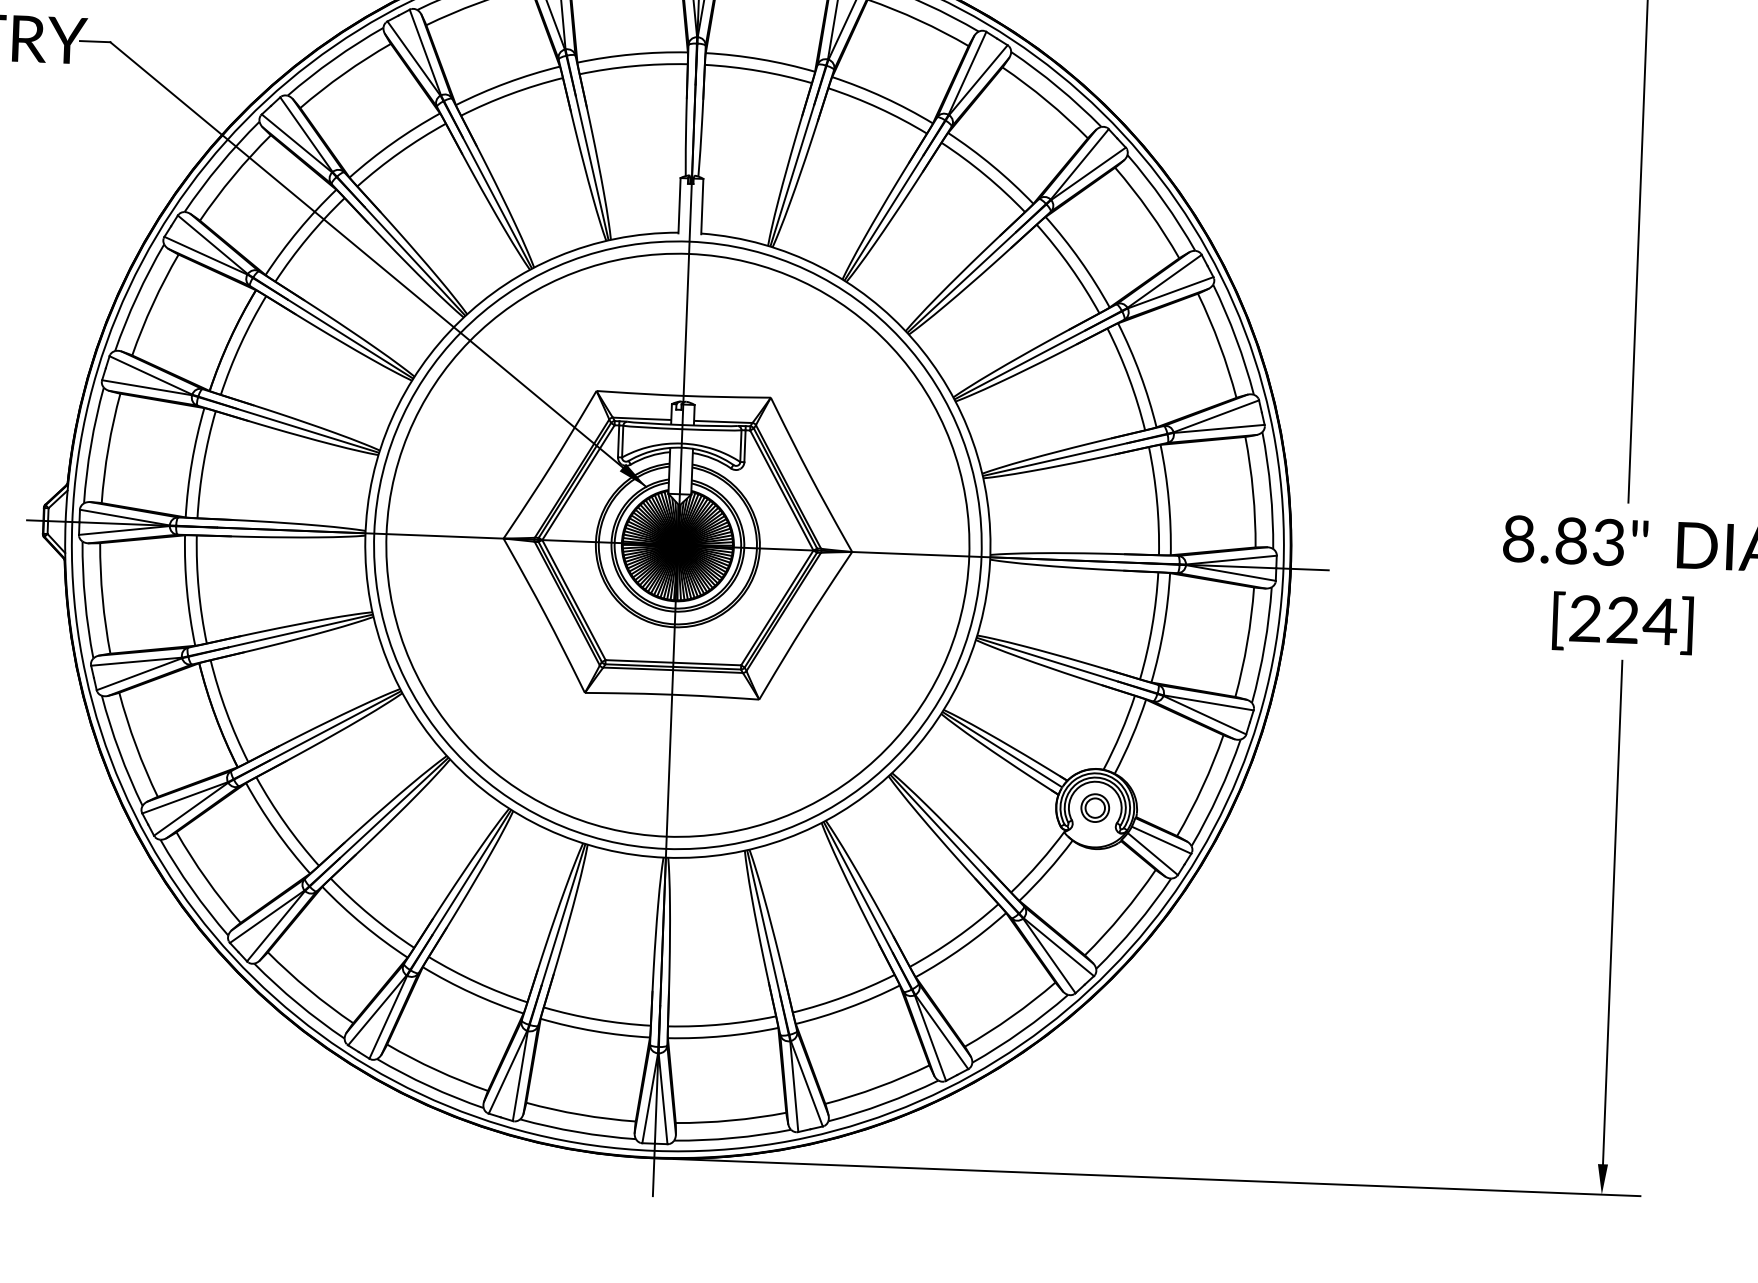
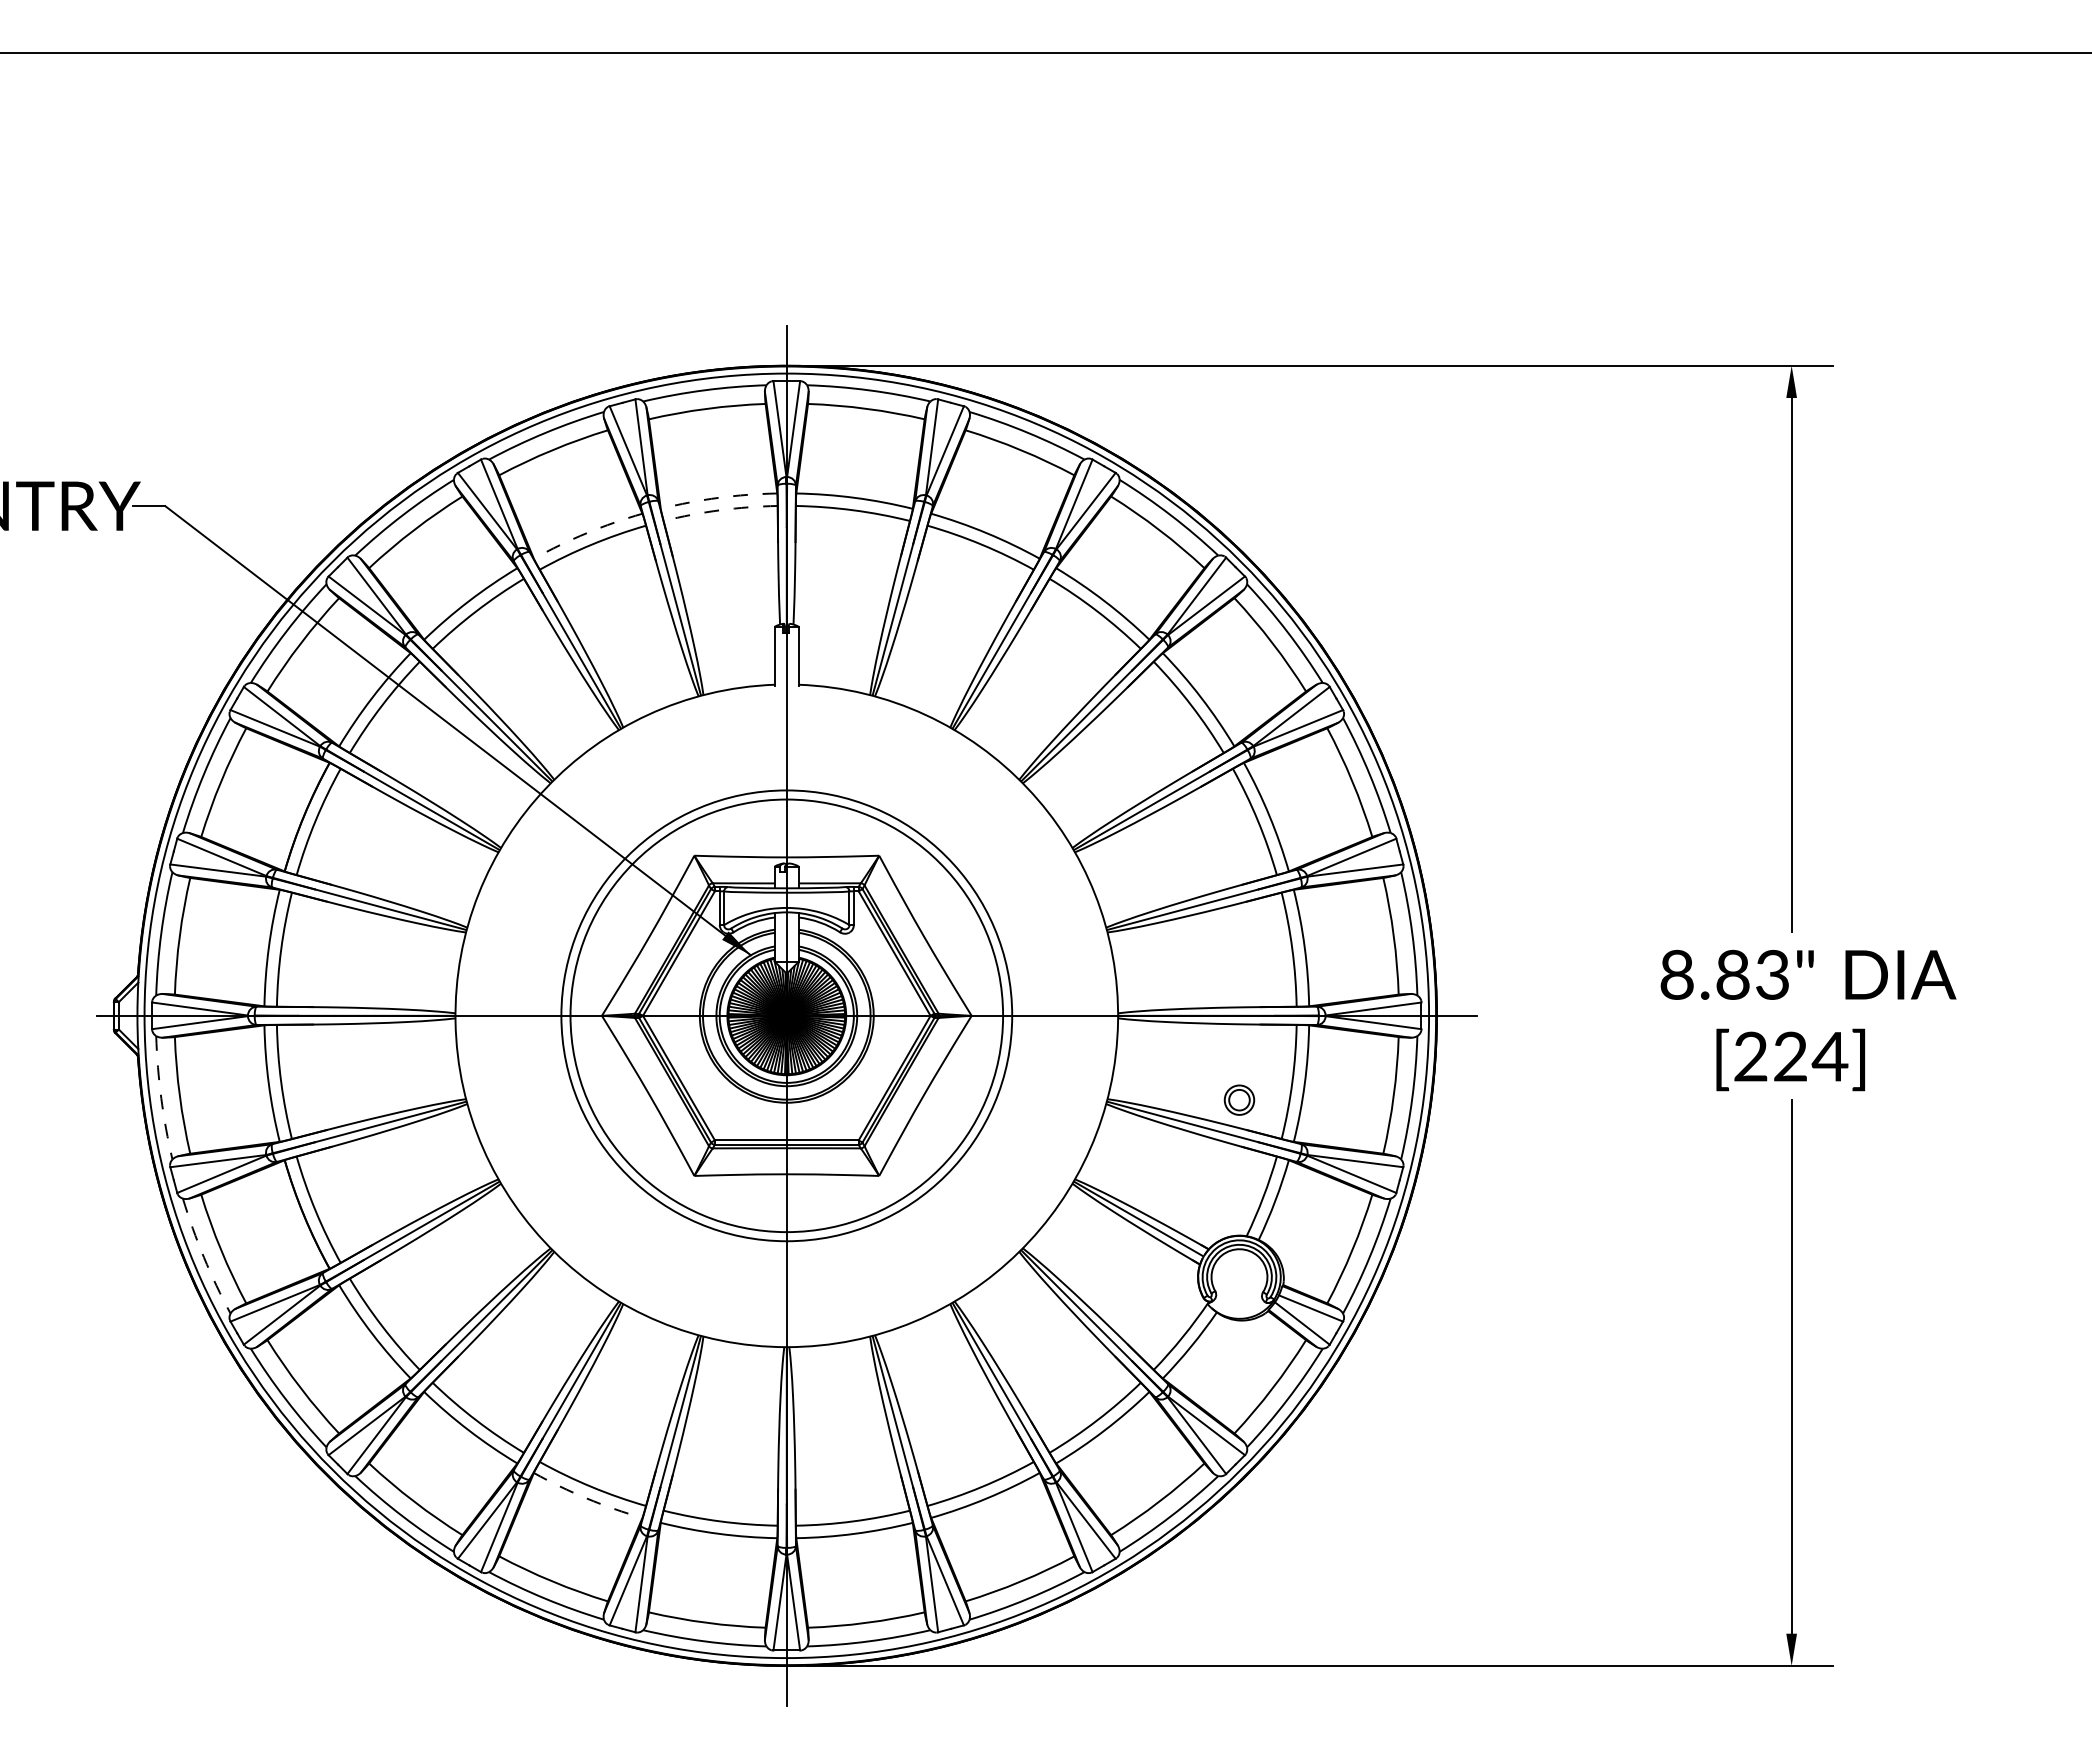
arc: (632, 54) -> (718, 497), solid -> dashed
arc: (633, 66) -> (720, 510), solid -> dashed
arc: (506, 83) -> (586, 533), solid -> dashed
circle: (677, 544) -> (786, 1015), size x0.7
circle: (677, 544) -> (786, 1015), size x0.7
arc: (85, 600) -> (161, 1098), solid -> dashed
arc: (119, 752) -> (203, 1257), solid -> dashed
part: (1095, 807) -> (1239, 1099), moved
arc: (471, 993) -> (586, 1498), solid -> dashed

